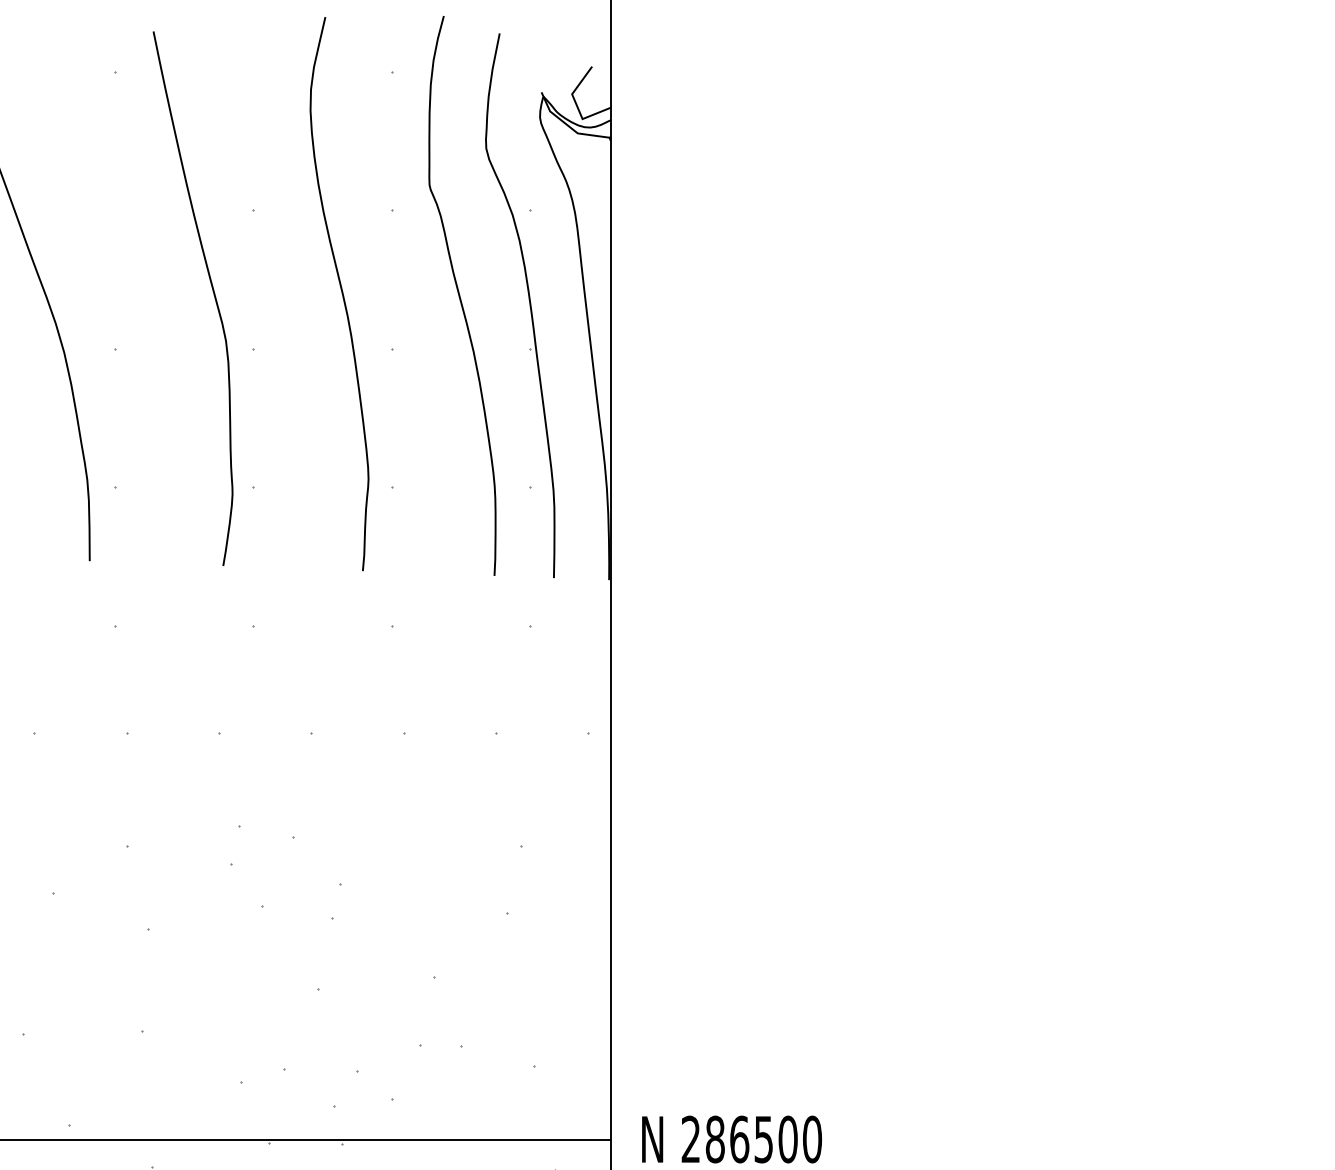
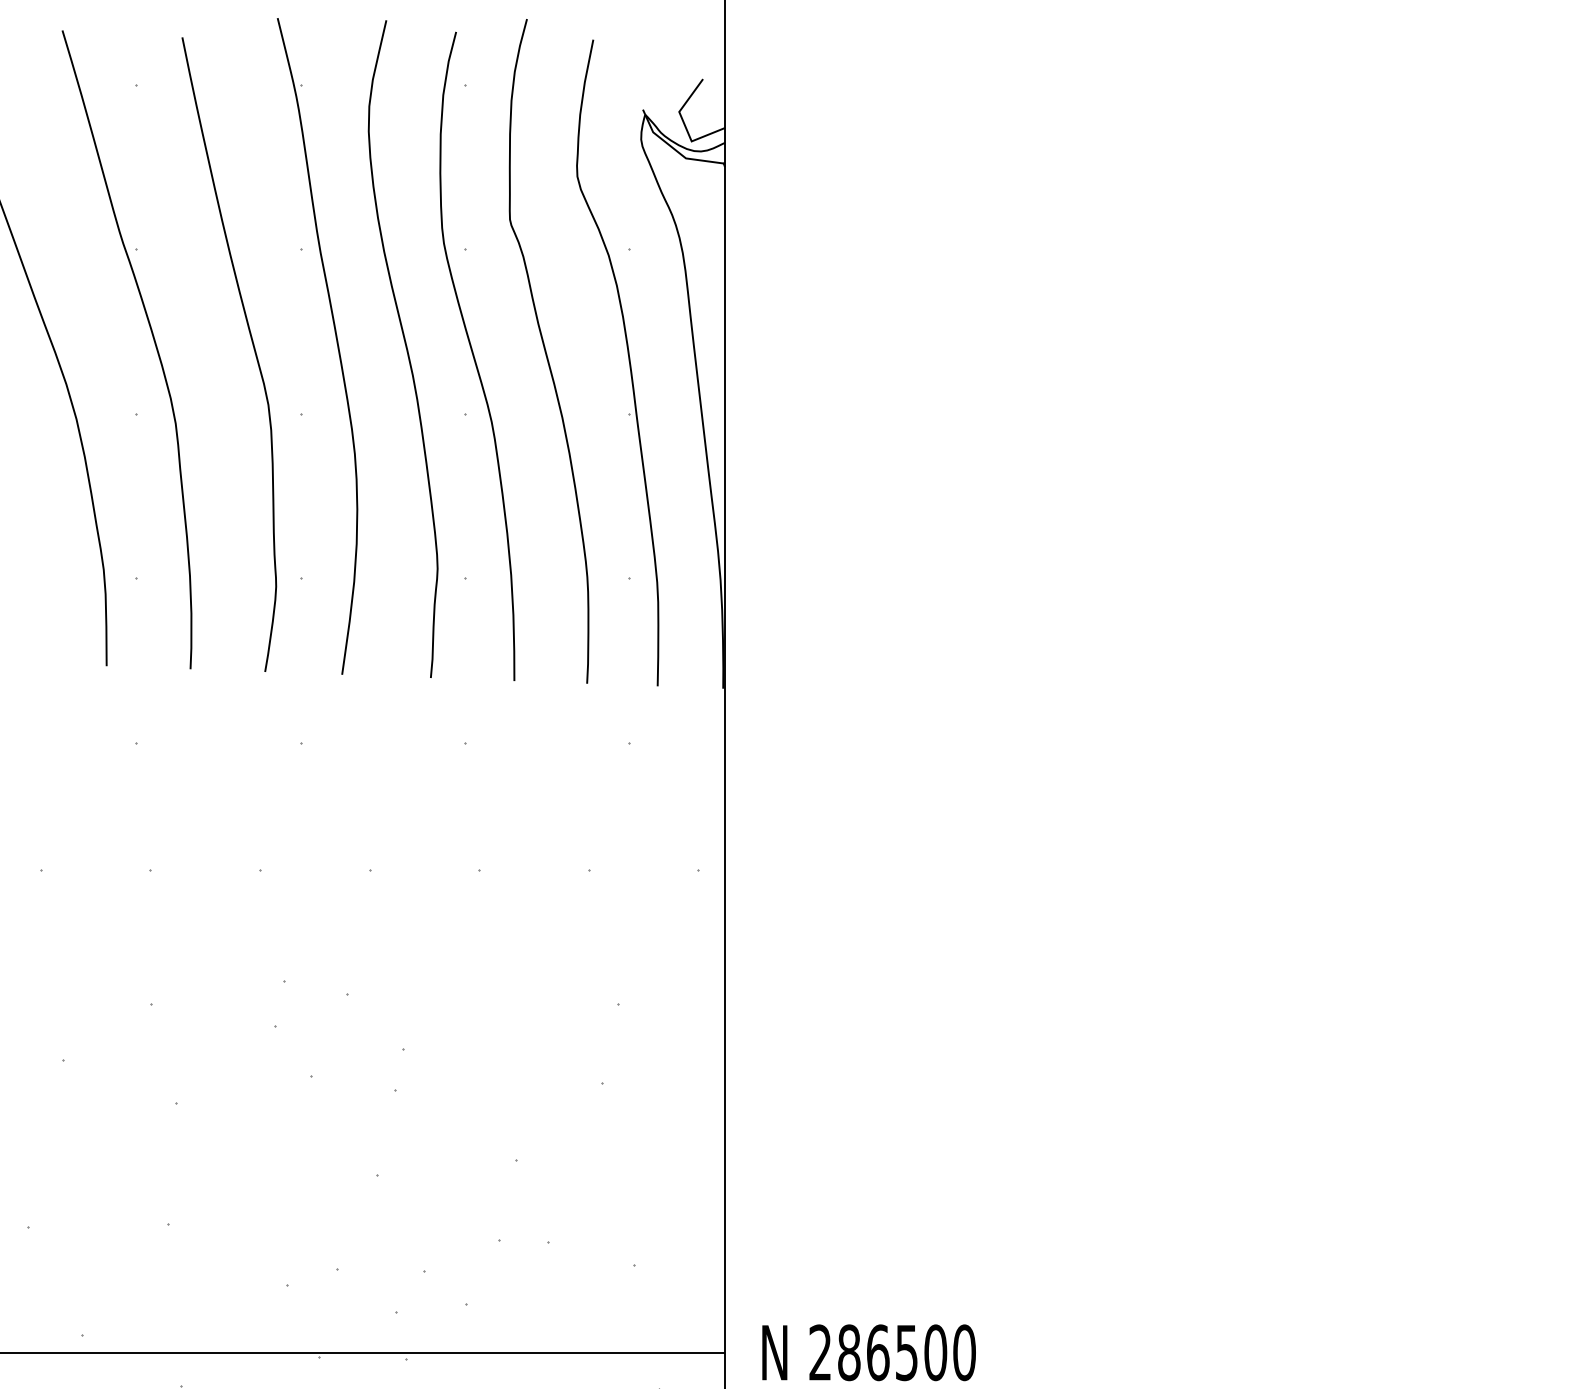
part: (128, 285) -> (152, 338), added
part: (283, 291) -> (336, 346), added
curve: (400, 301) -> (475, 357), added

